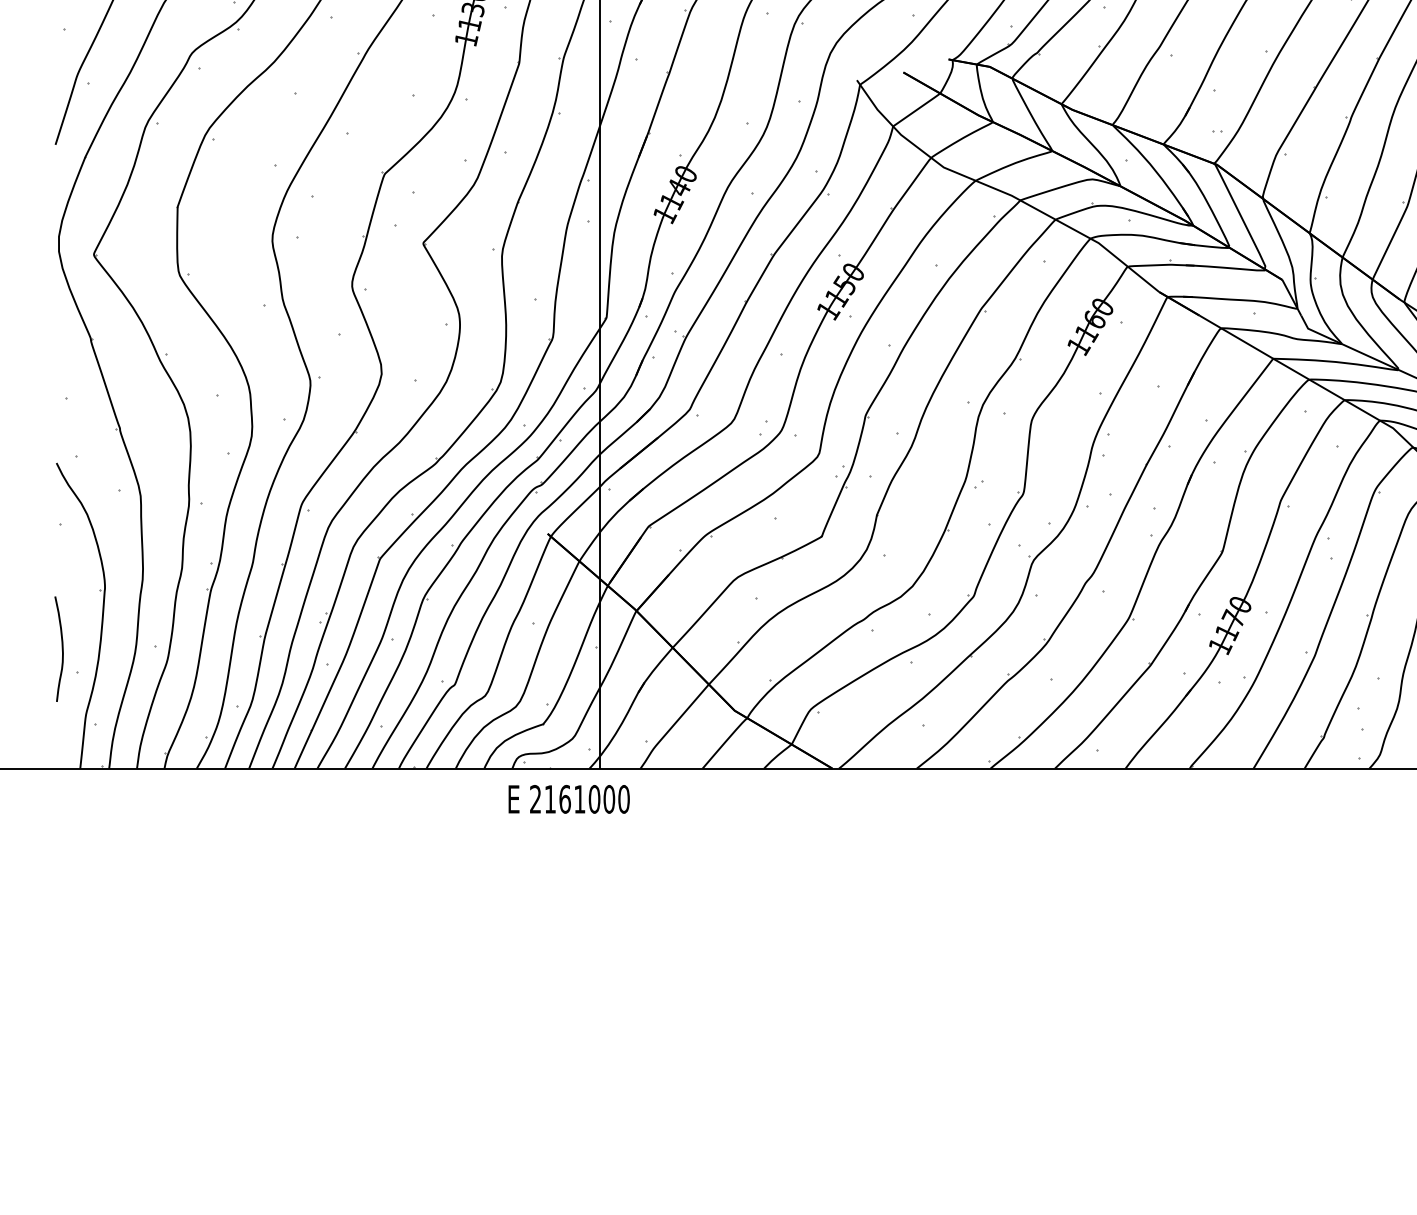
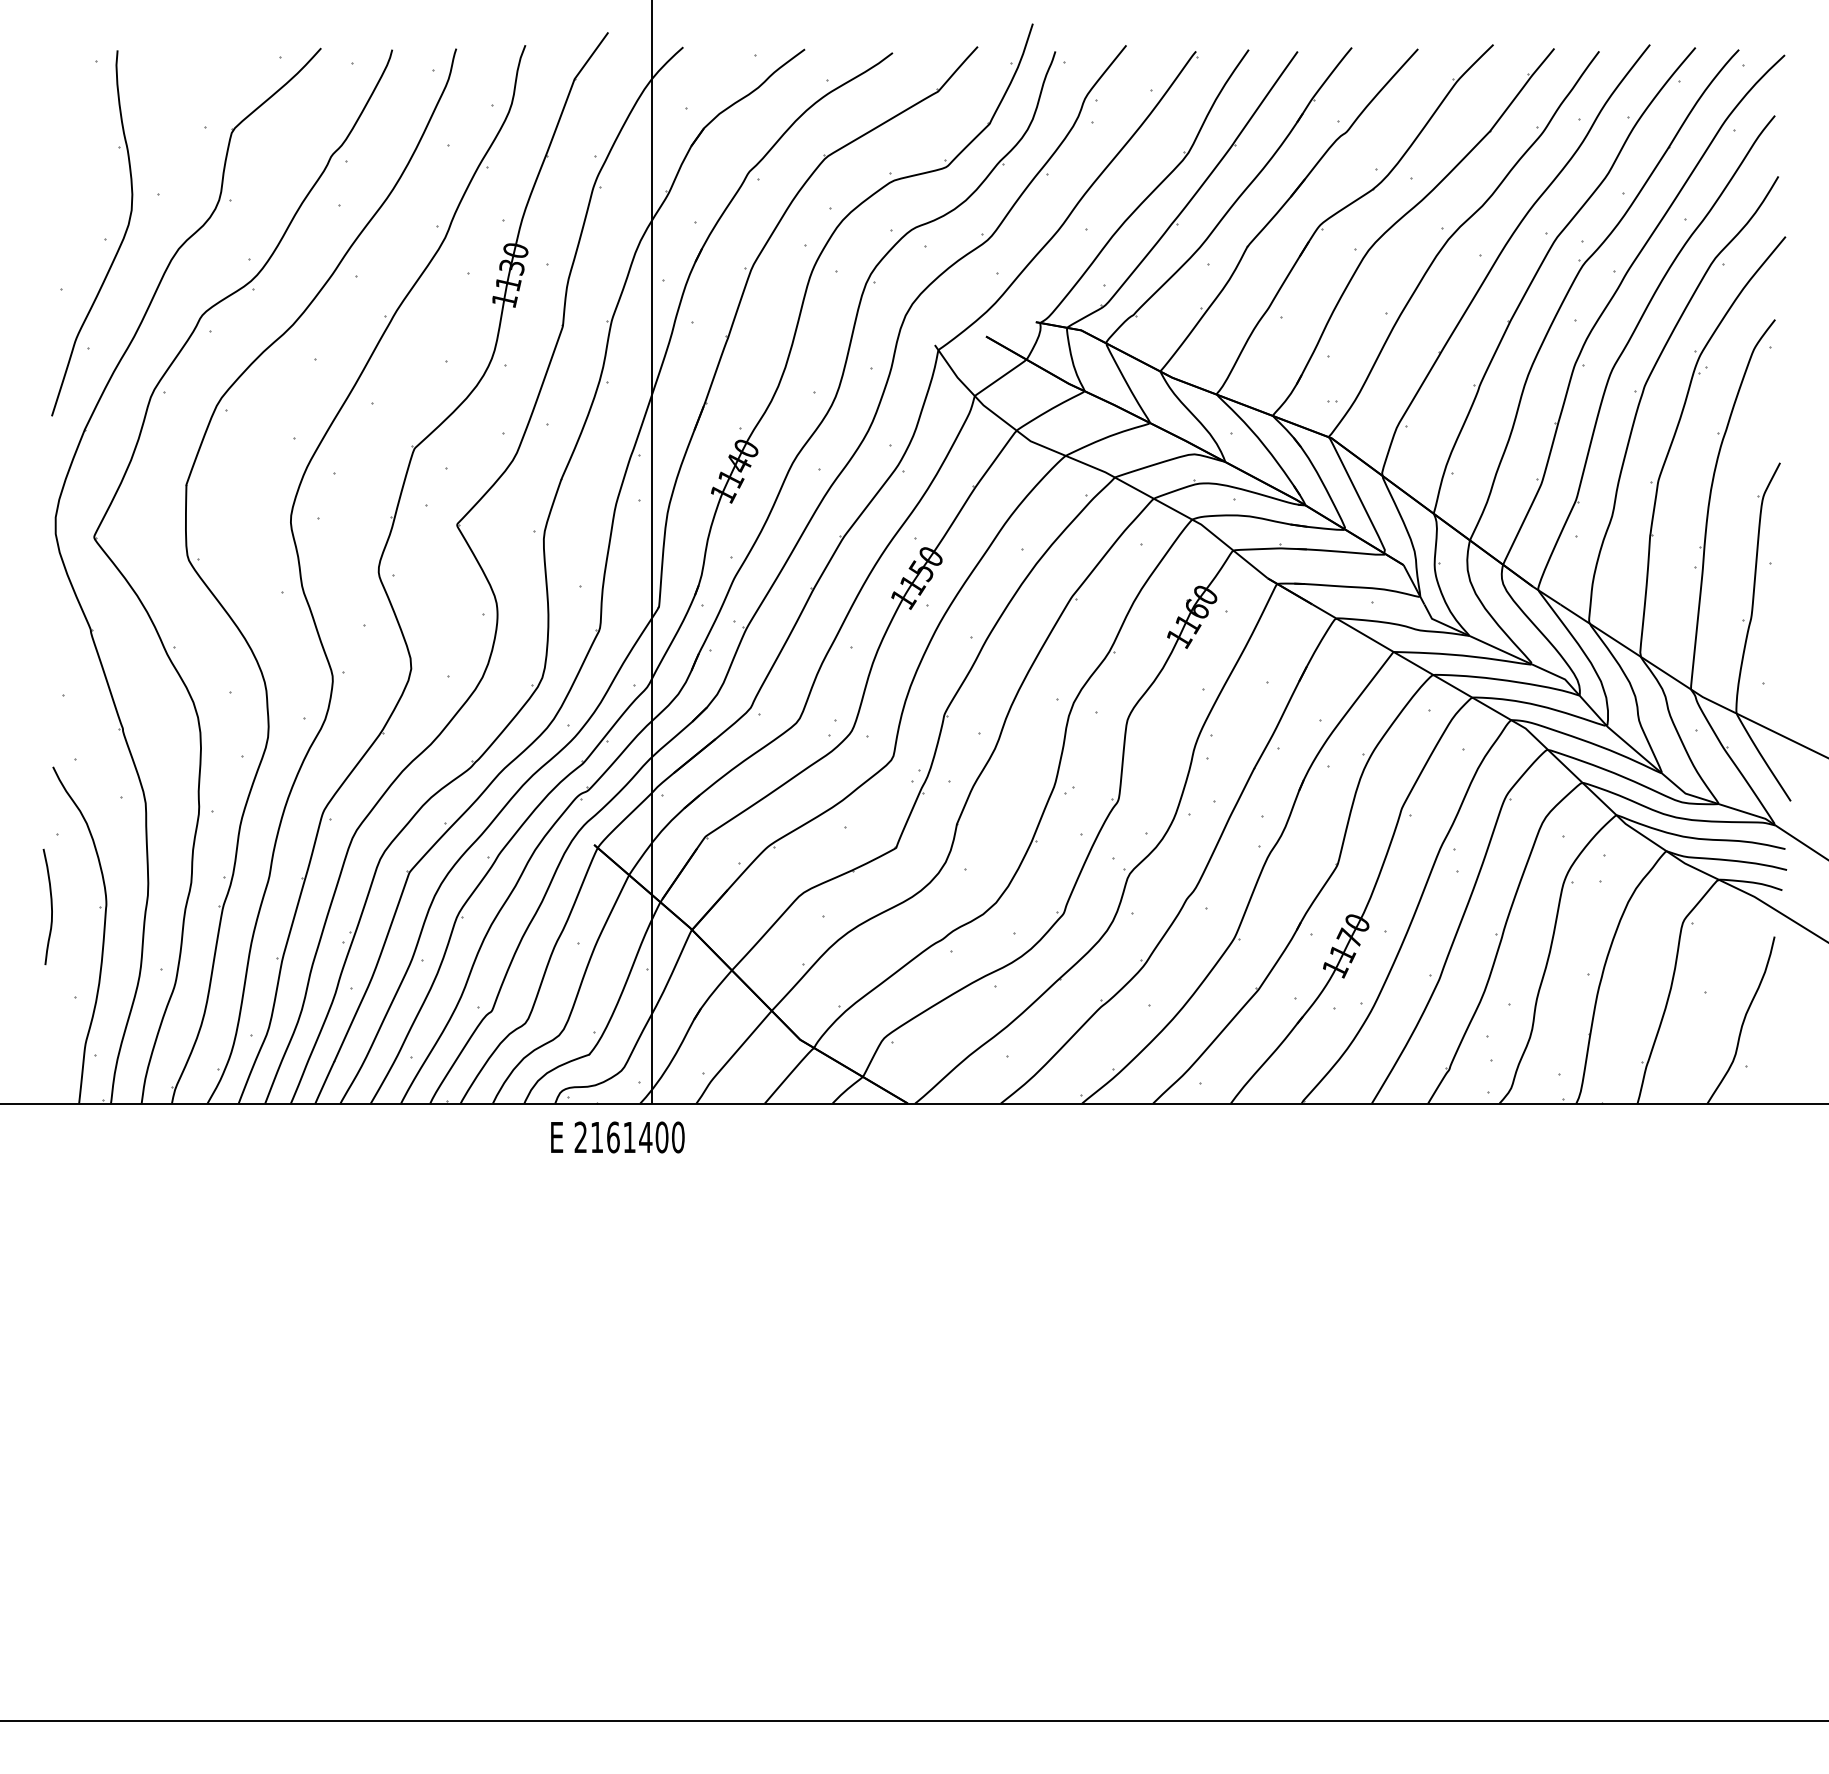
curve: (61, 647) -> (50, 905), moved
text: (594, 799) -> (645, 1137), 2161000 -> 2161400

